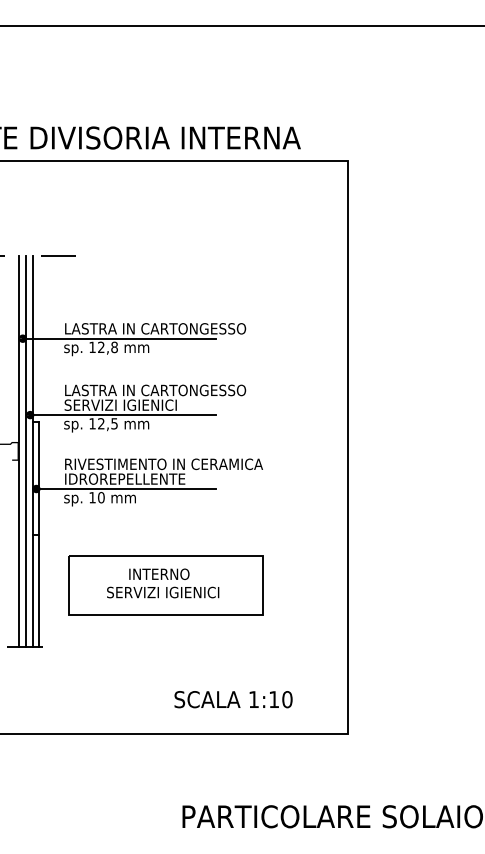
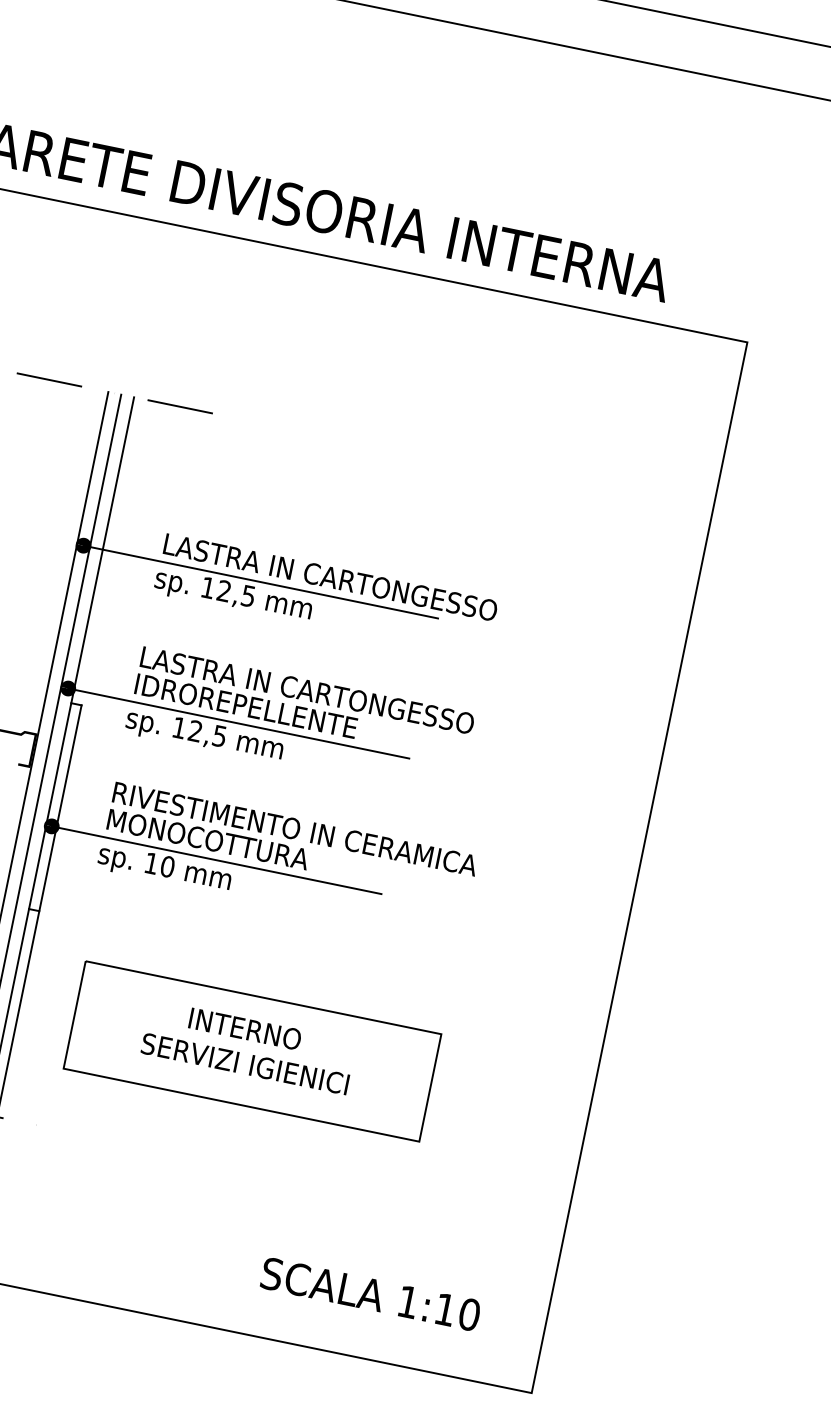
text: (114, 347) -> (248, 596), 12,8 -> 12,5
text: (124, 404) -> (245, 704), SERVIZI IGIENICI -> IDROREPELLENTE
text: (125, 478) -> (219, 840), IDROREPELLENTE -> MONOCOTTURA
text: (233, 699) -> (370, 1294), moved

